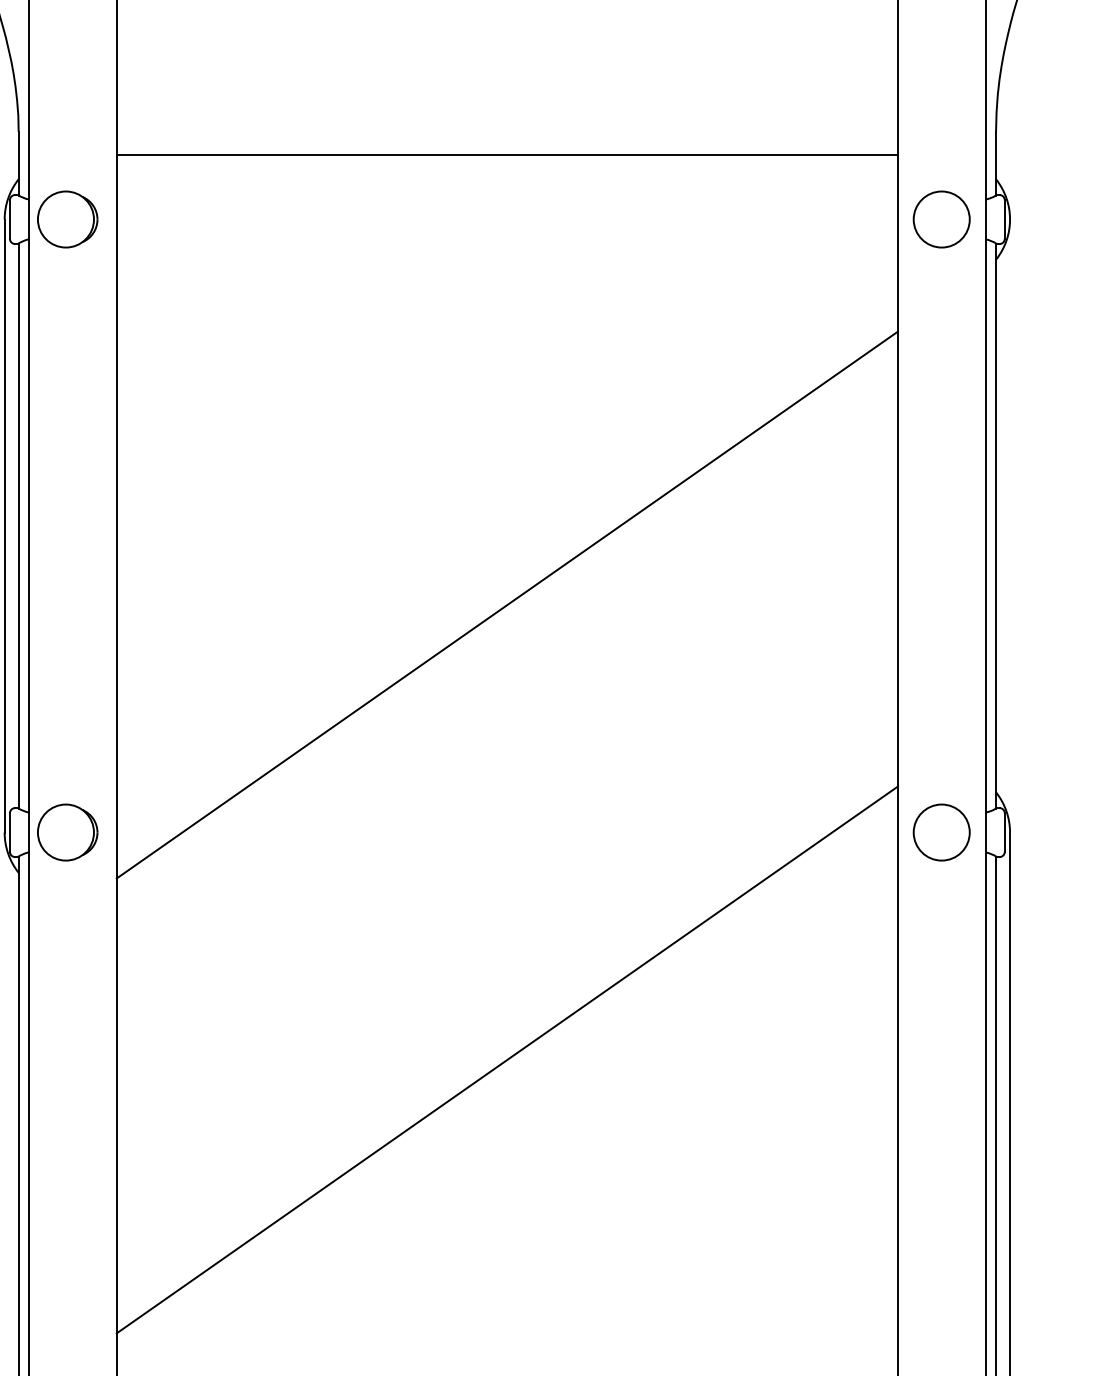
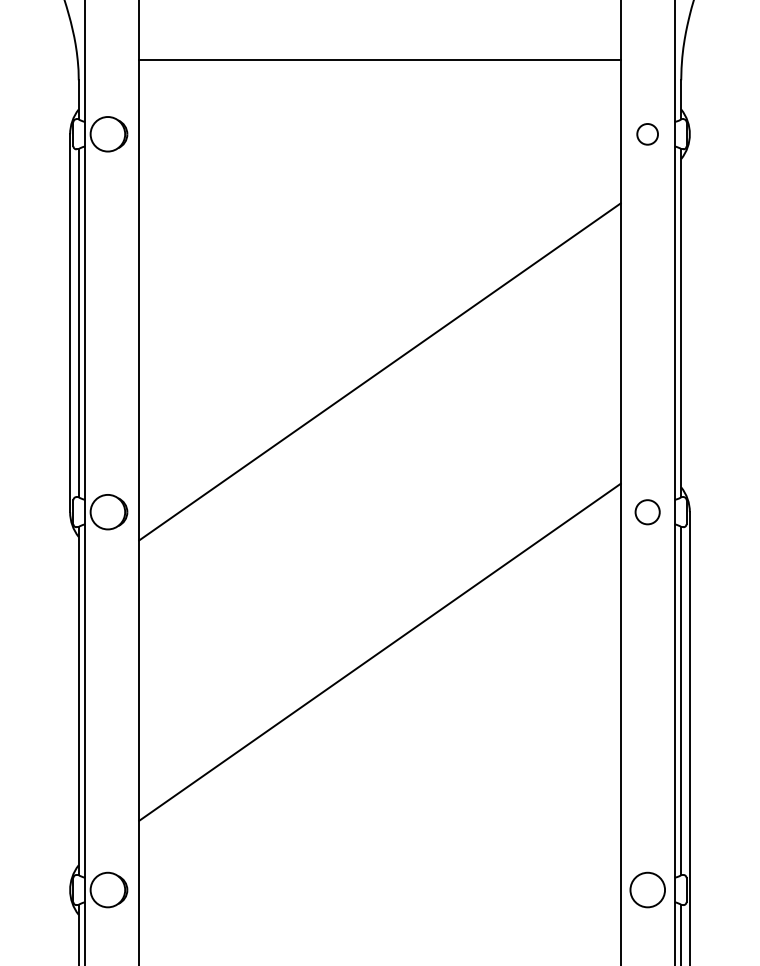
line: (506, 154) -> (379, 60), moved
circle: (941, 219) -> (647, 134), size x0.6
circle: (941, 833) -> (647, 512), size x0.7

